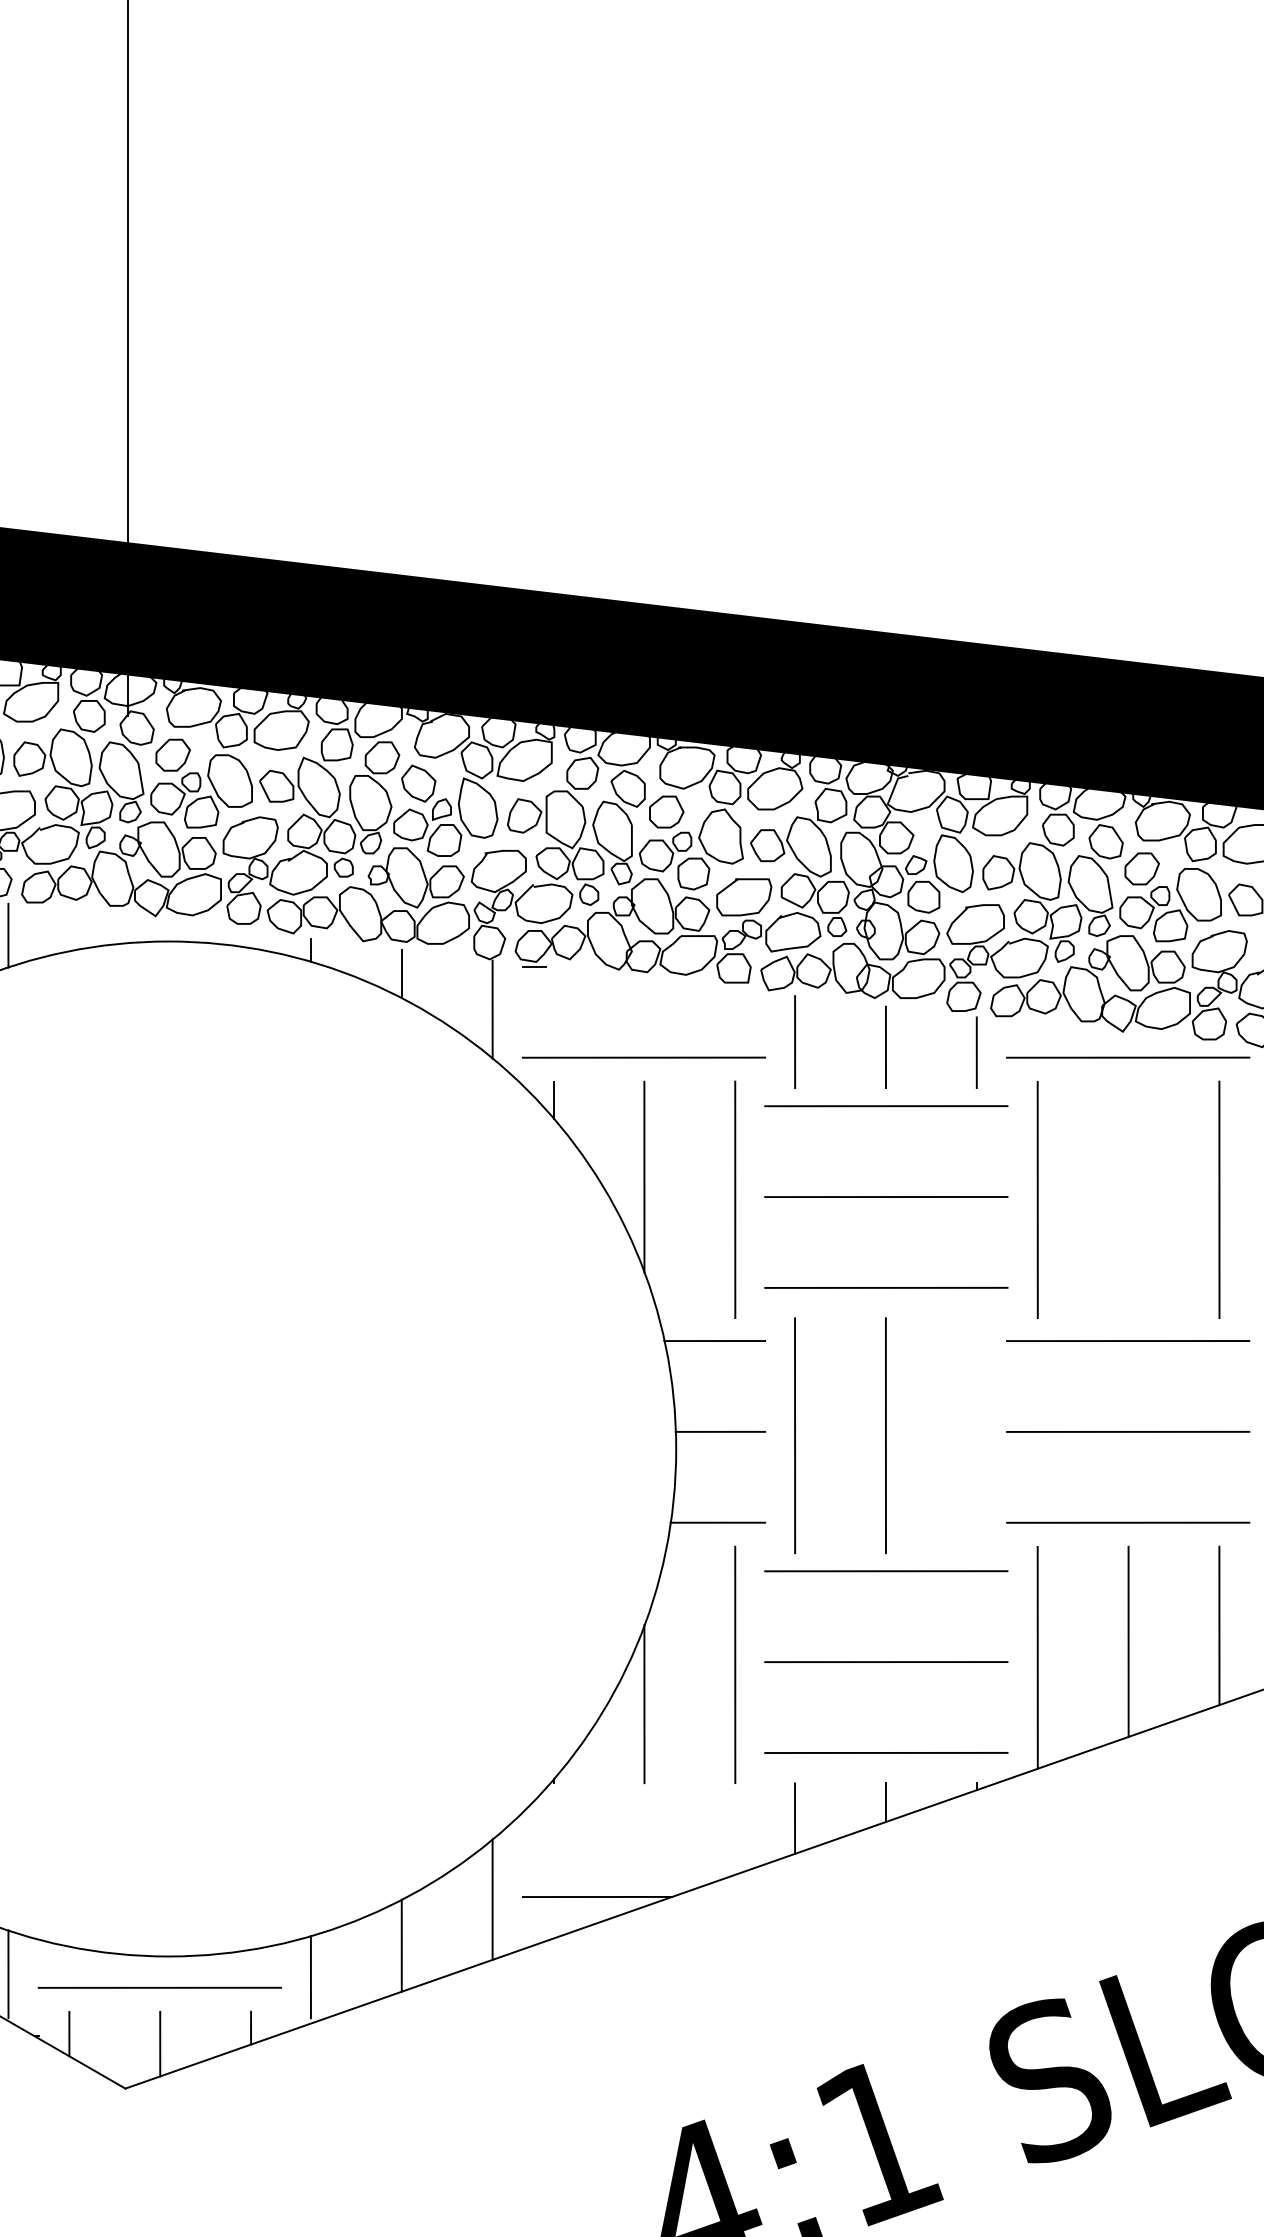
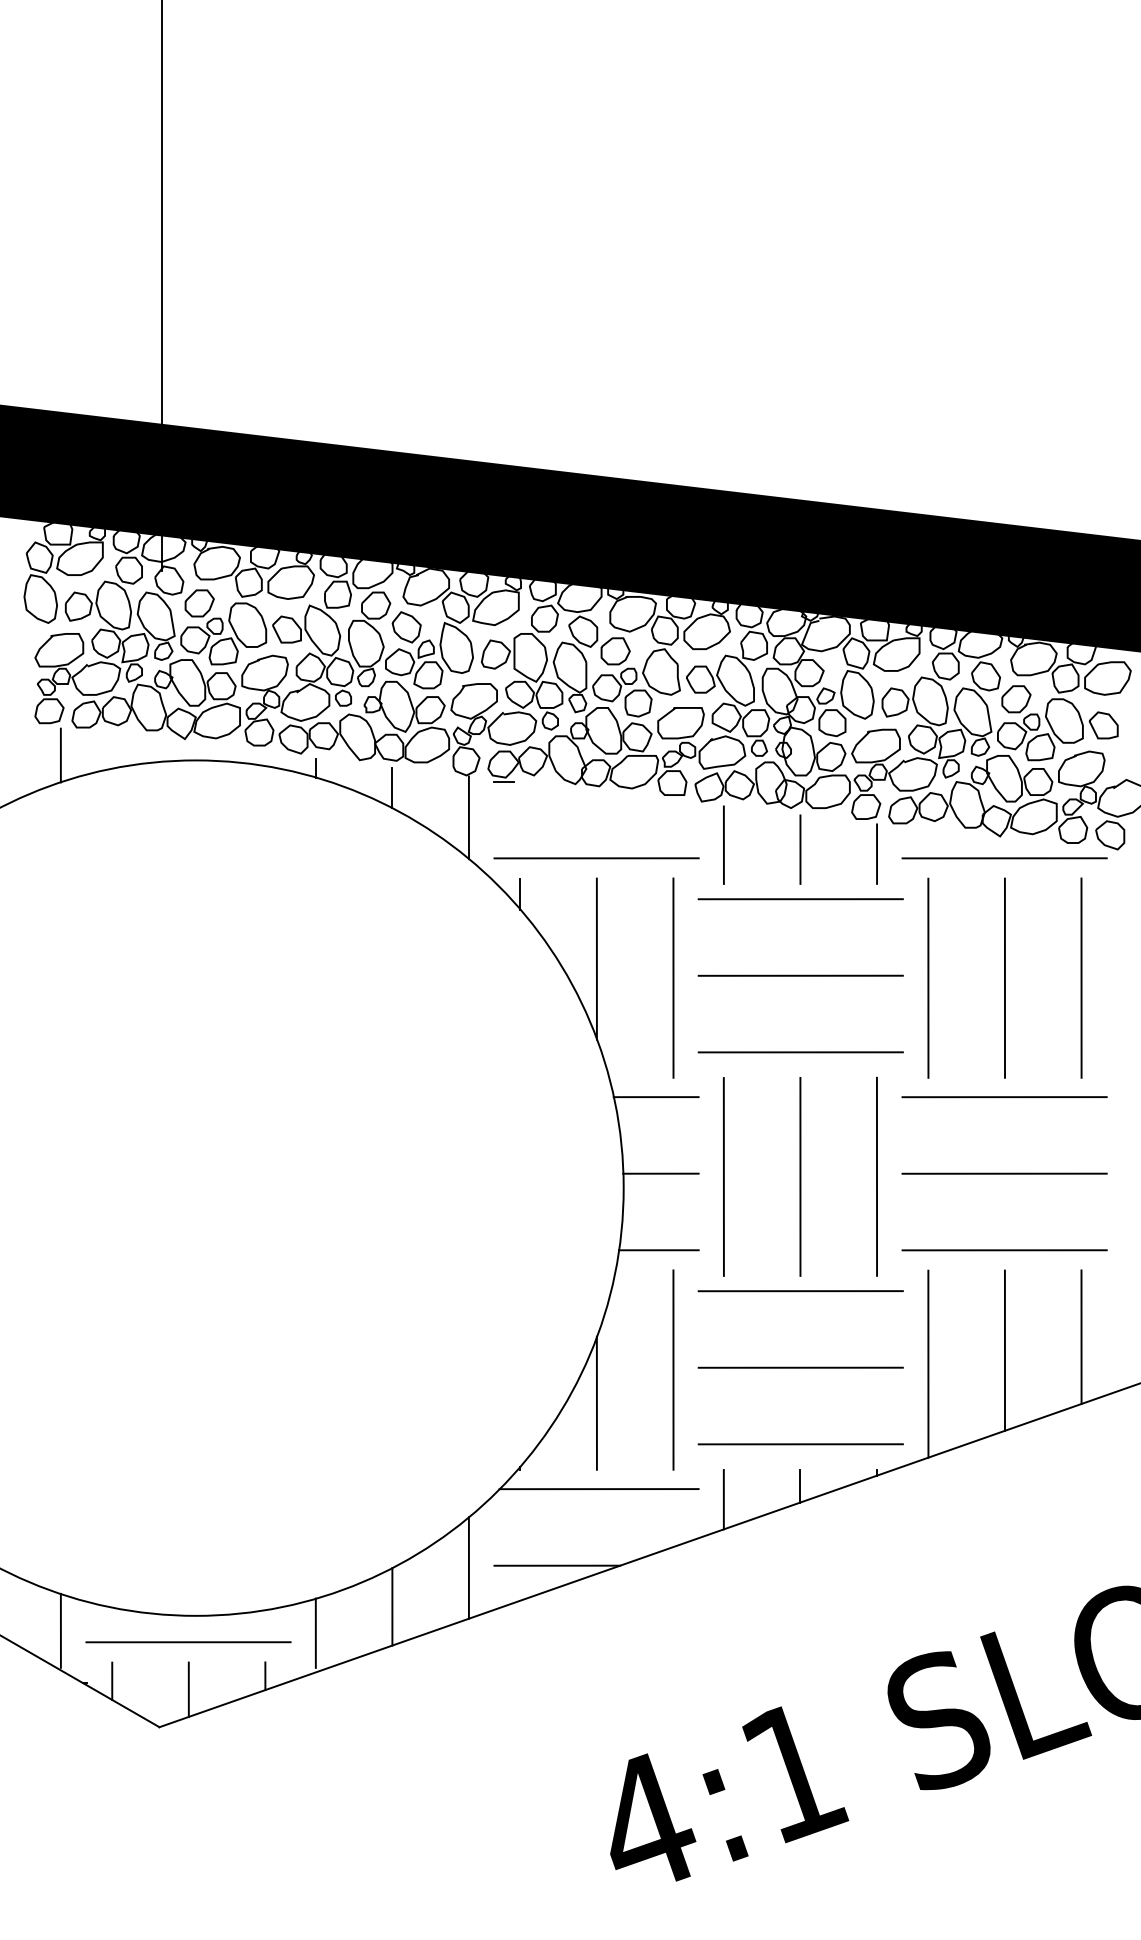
line: (1128, 1199) -> (1004, 977), added
line: (976, 1435) -> (876, 1176), added
line: (646, 1806) -> (598, 1489), added

